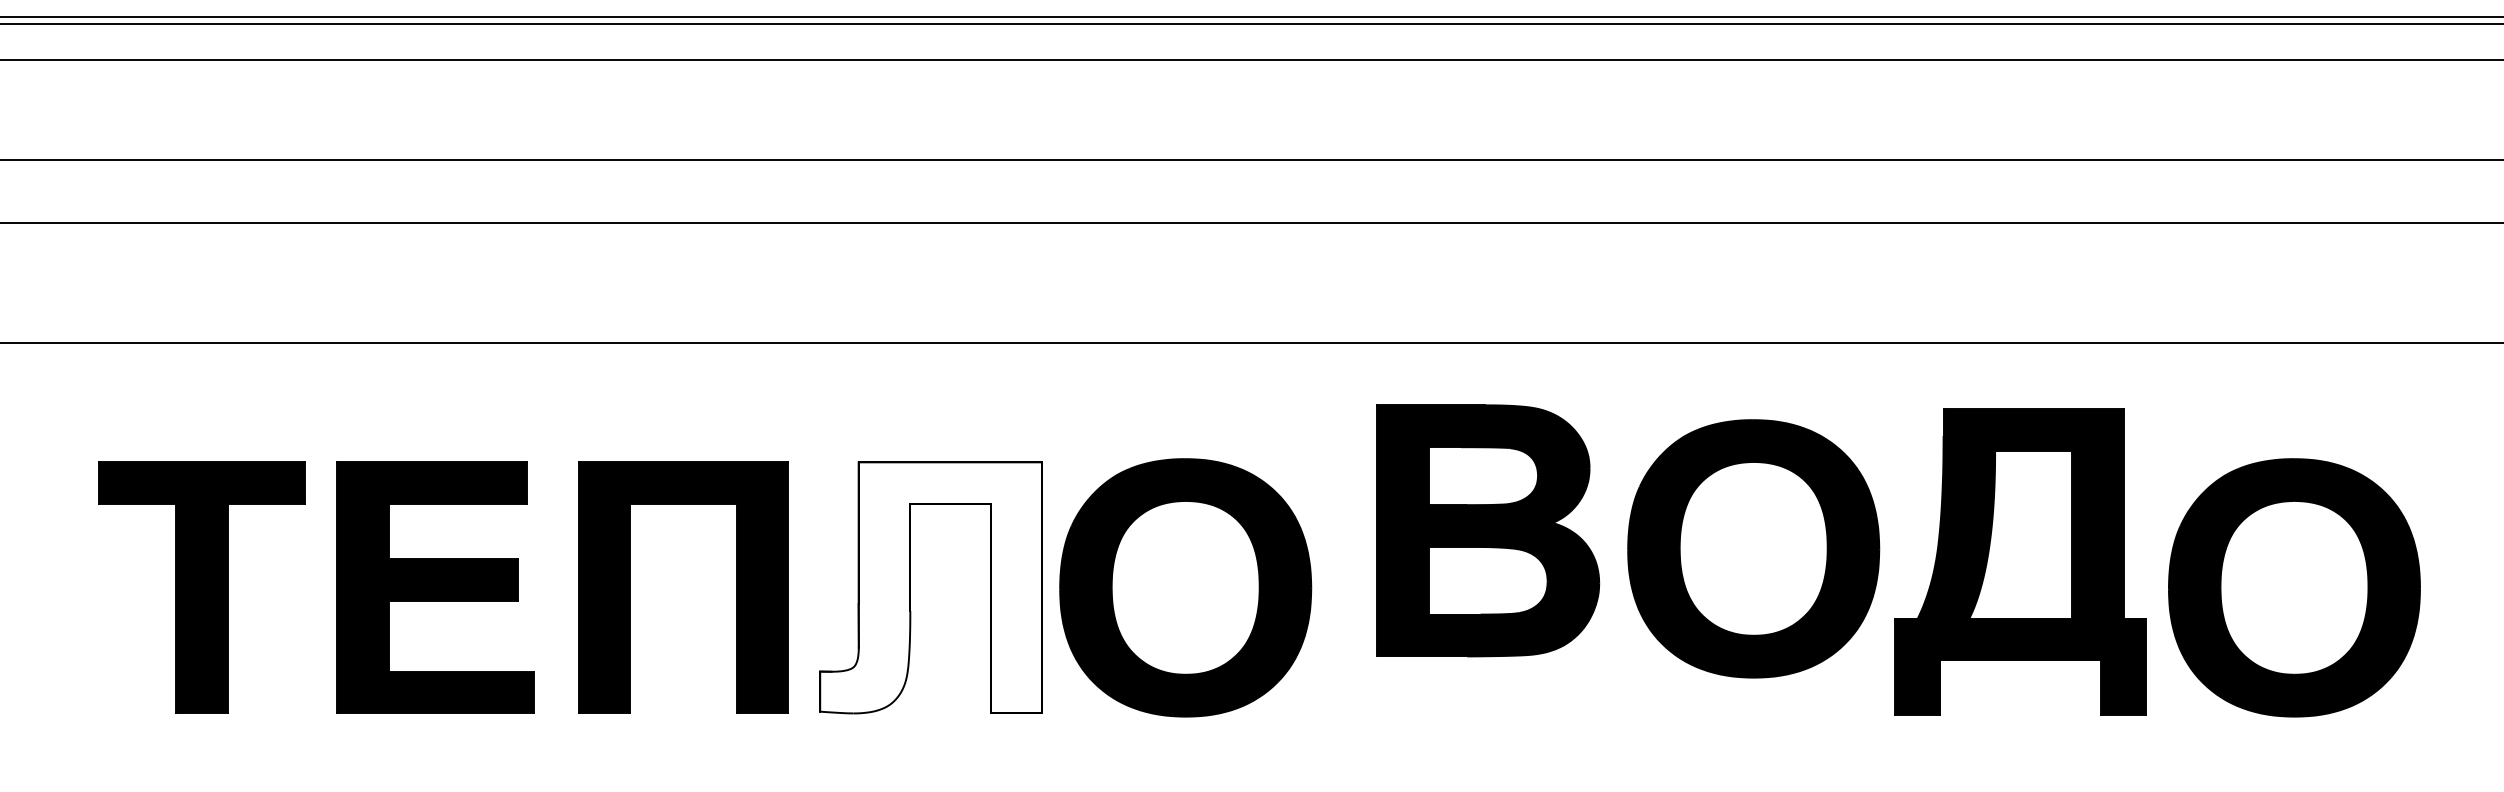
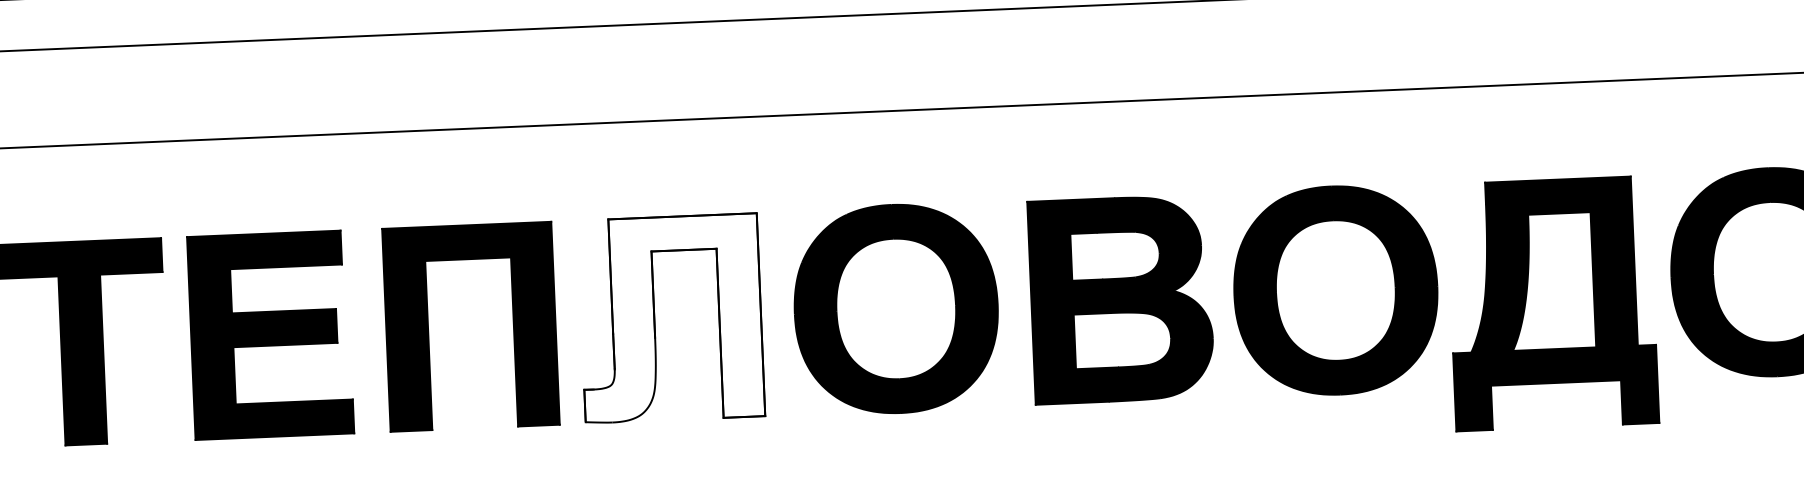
part: (1488, 530) -> (1121, 299), moved
part: (1753, 548) -> (1335, 290), moved
part: (2020, 561) -> (1552, 303), moved
part: (1185, 587) -> (896, 308), moved

